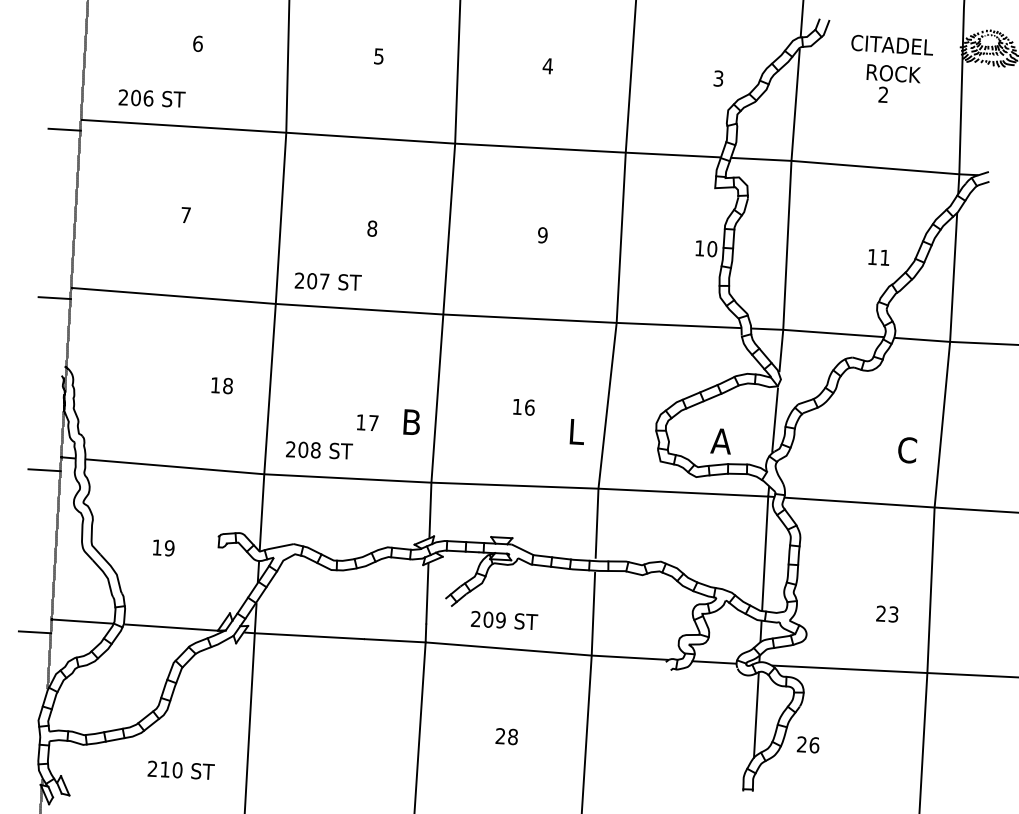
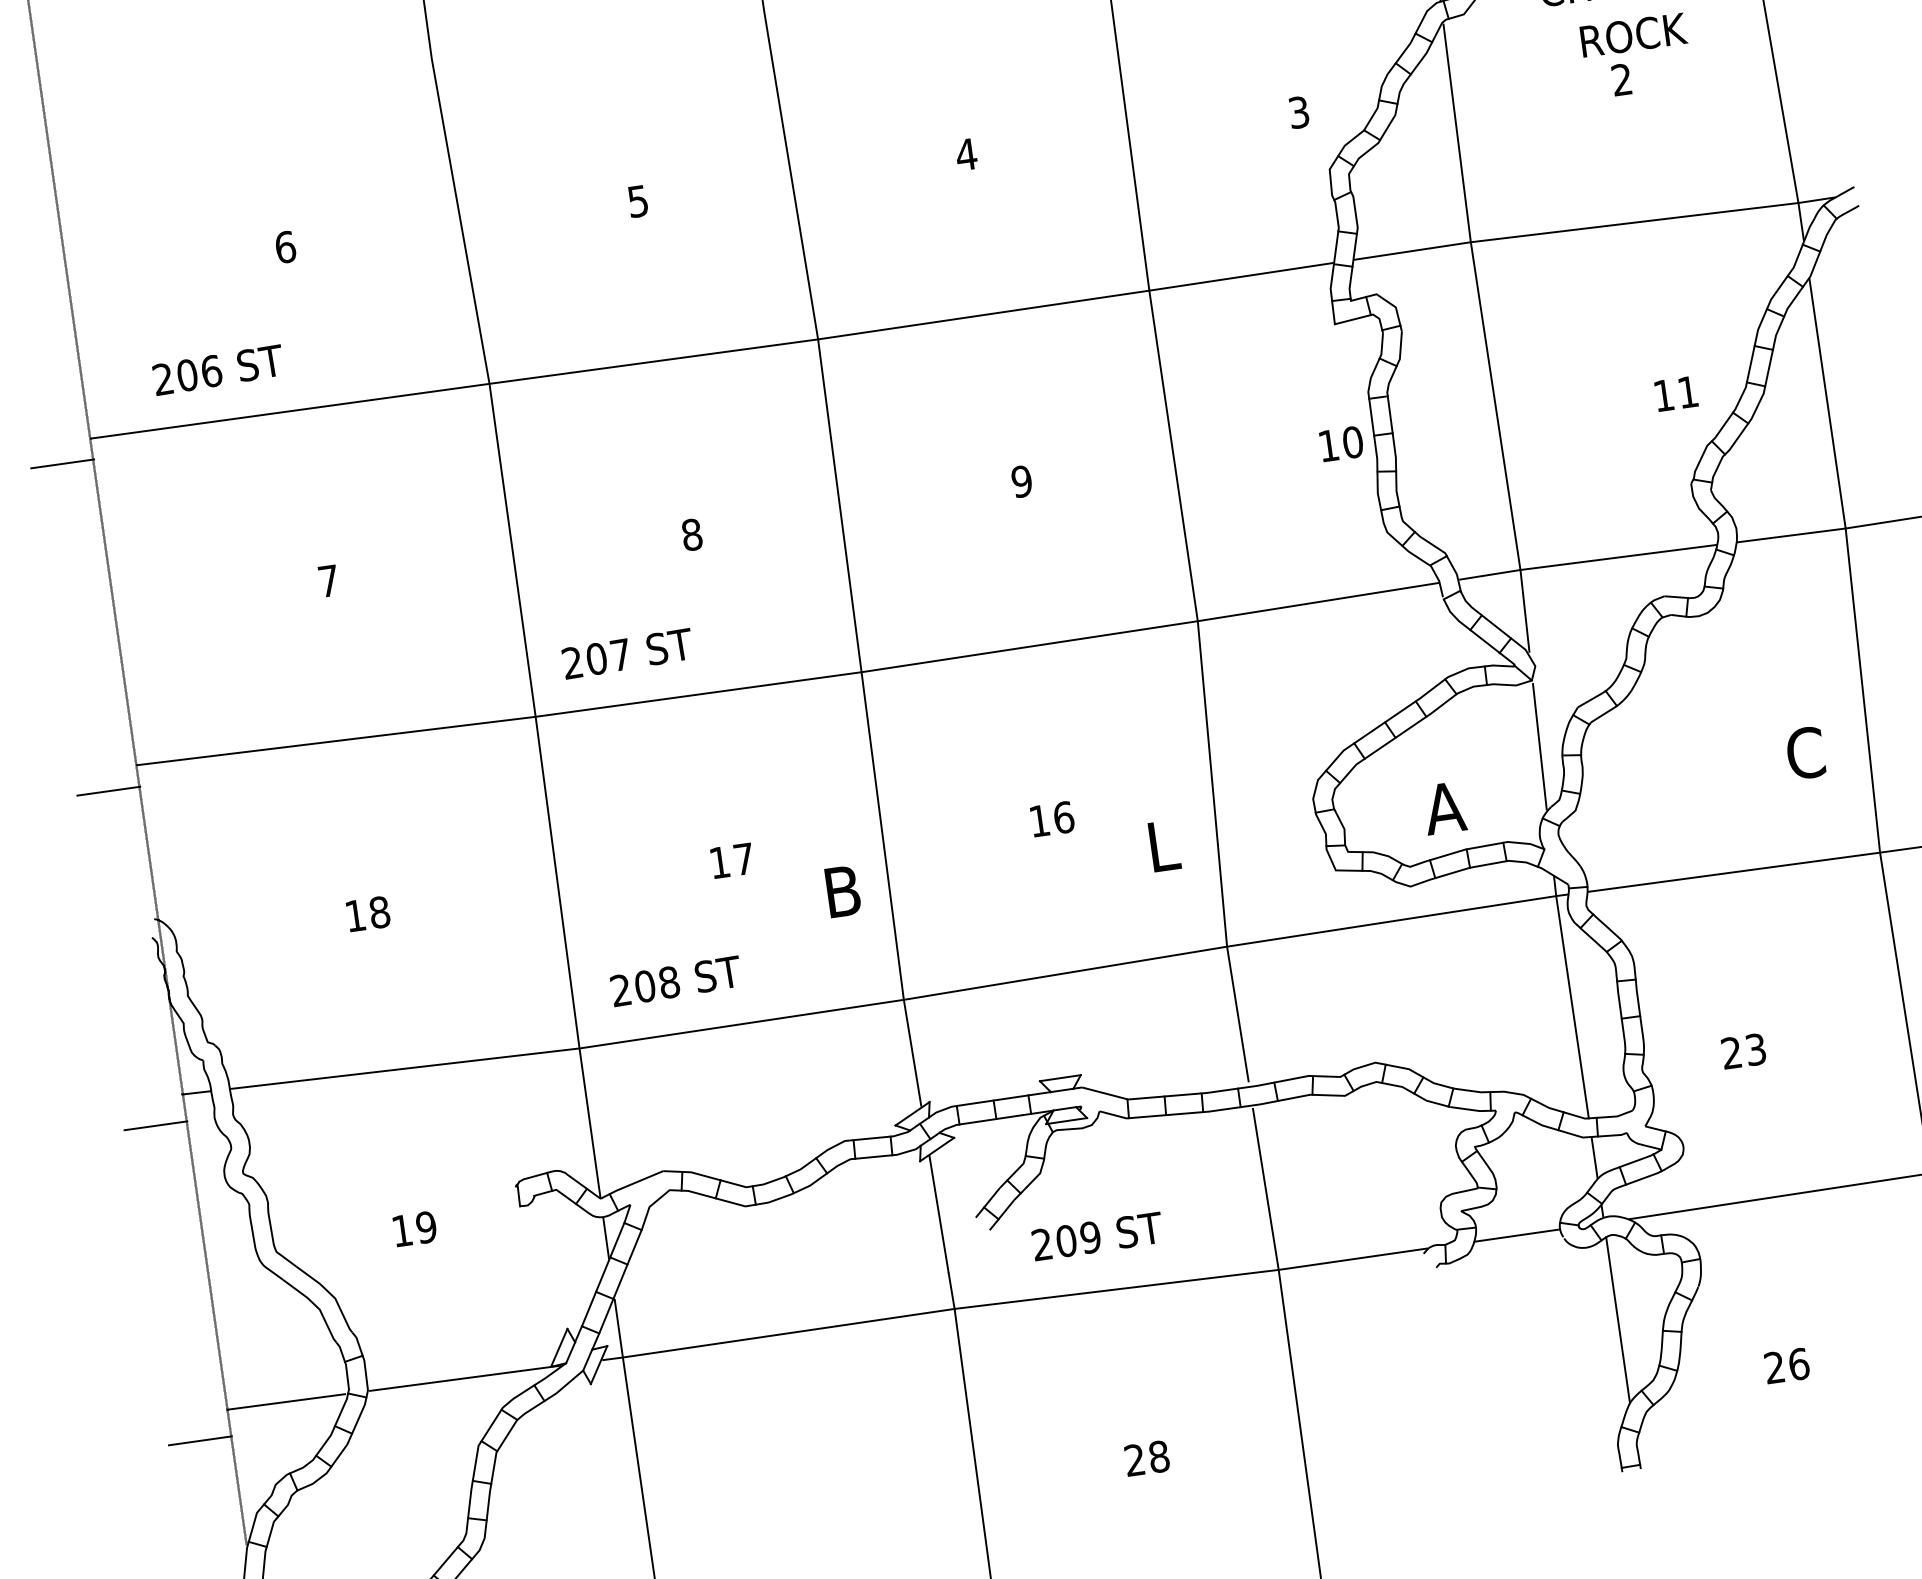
text: (221, 385) -> (366, 913), moved
text: (367, 422) -> (731, 860), moved
text: (887, 613) -> (1743, 1050), moved
text: (807, 744) -> (1785, 1365), moved

